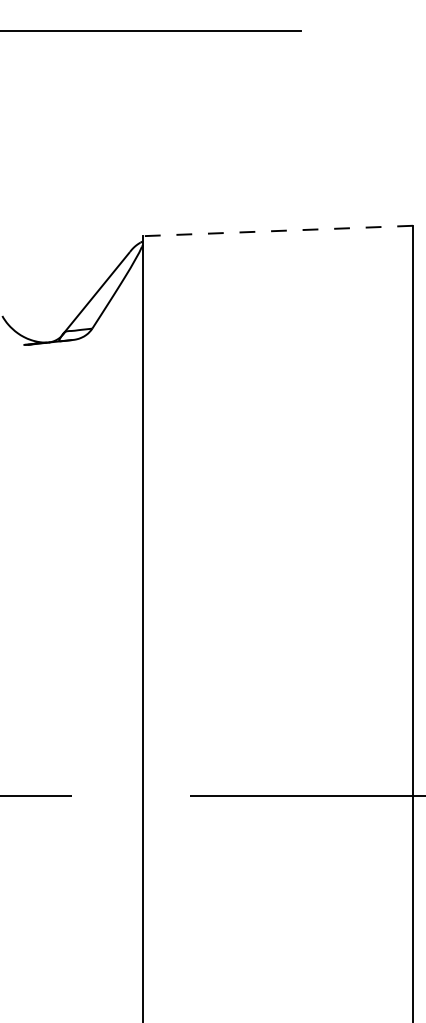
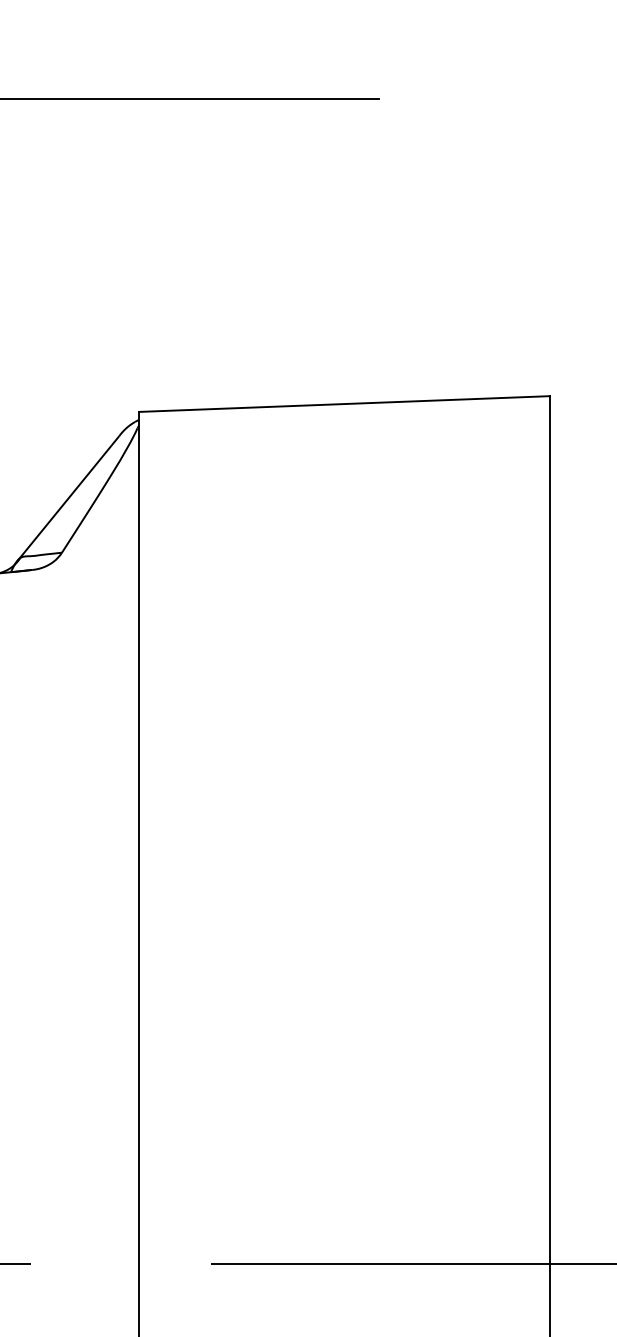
line: (277, 231) -> (343, 404), dashed -> solid

